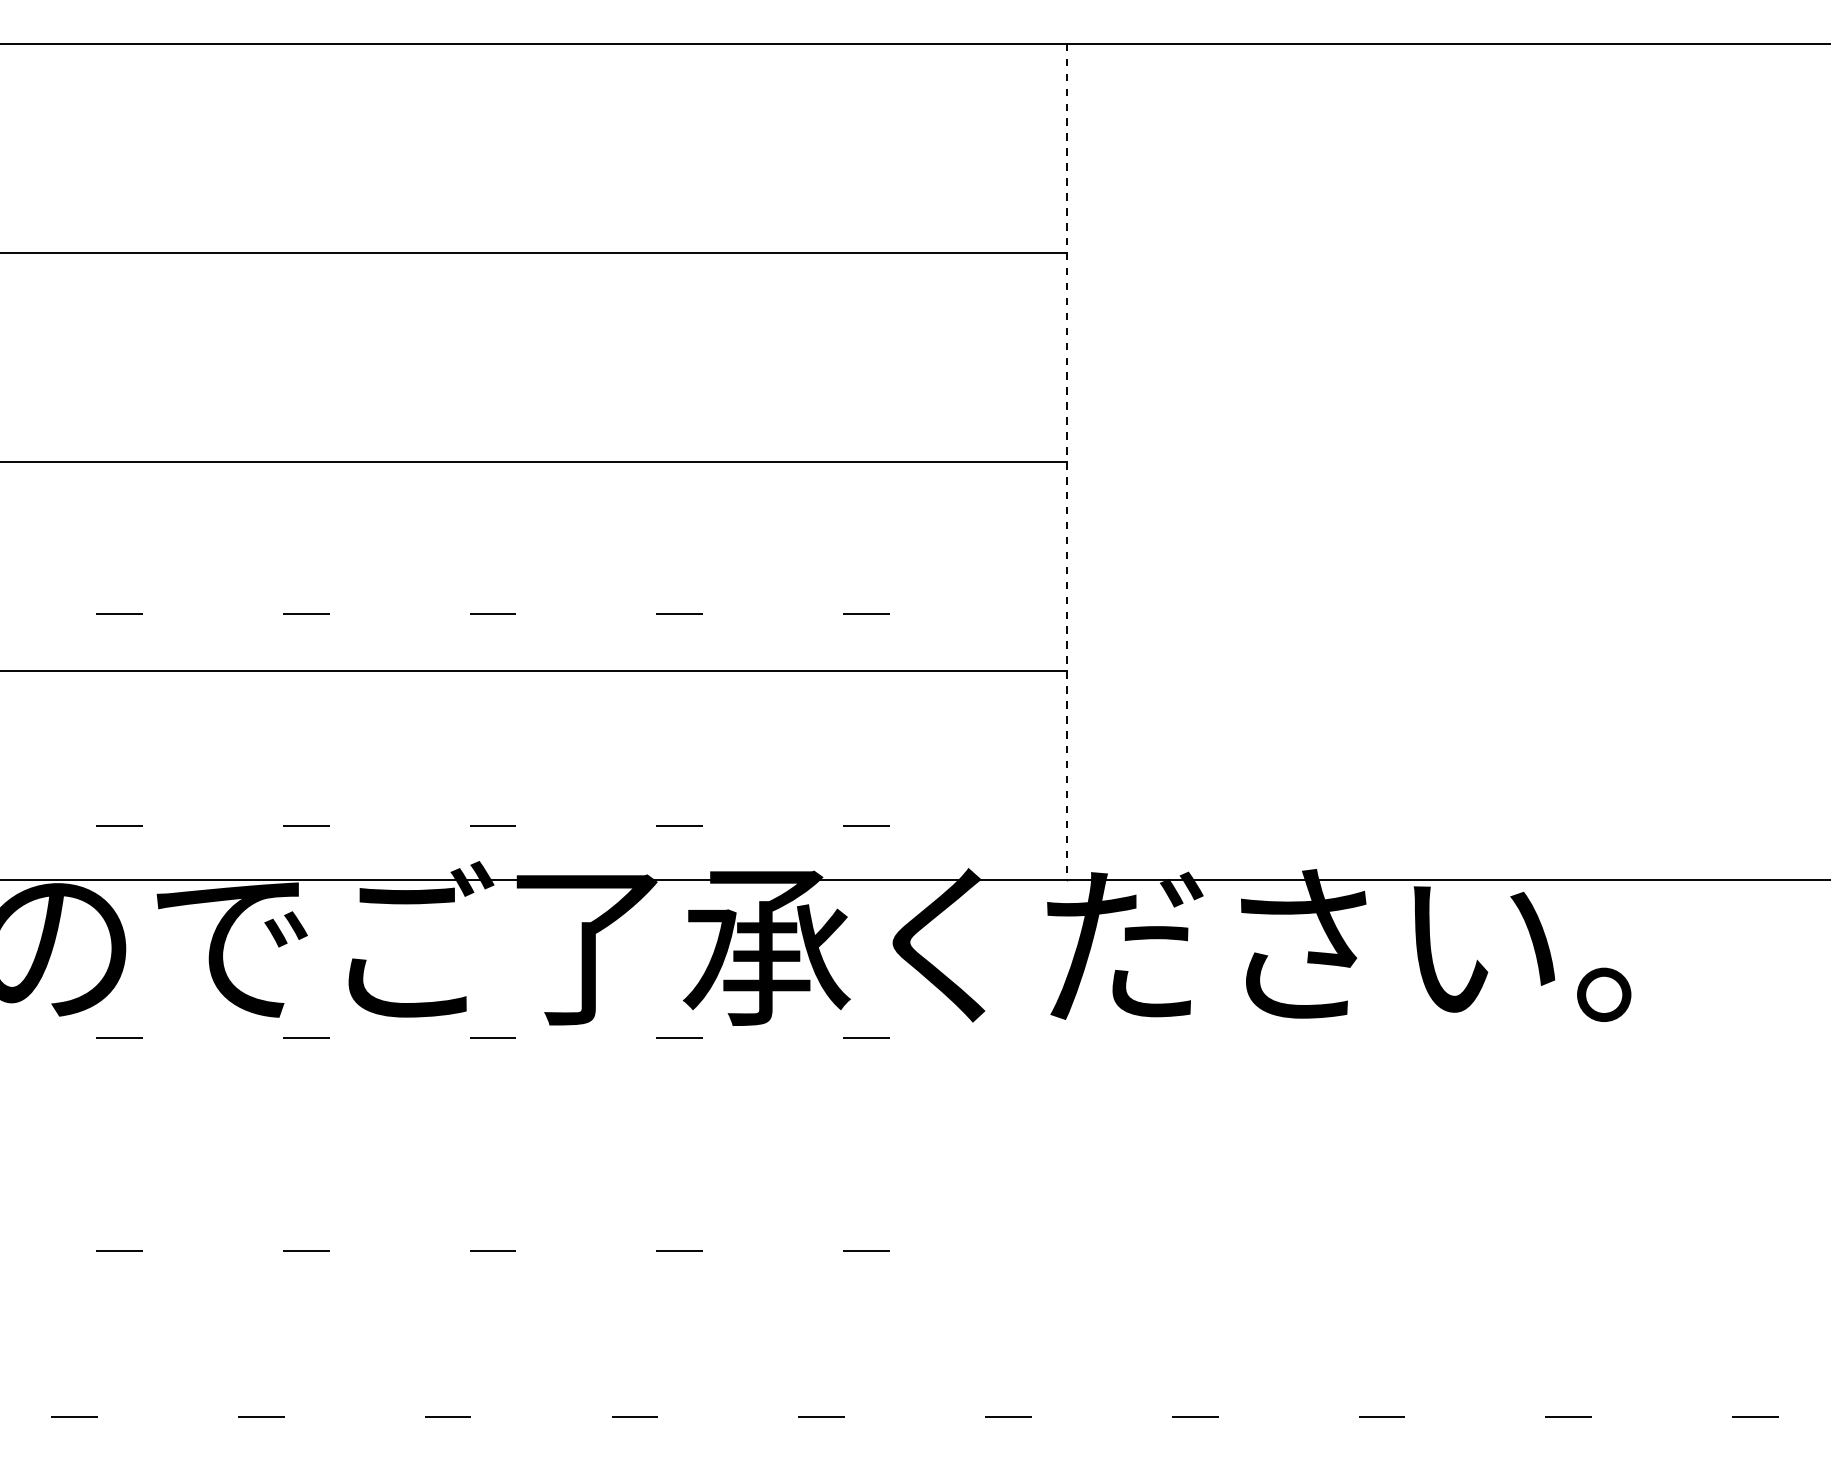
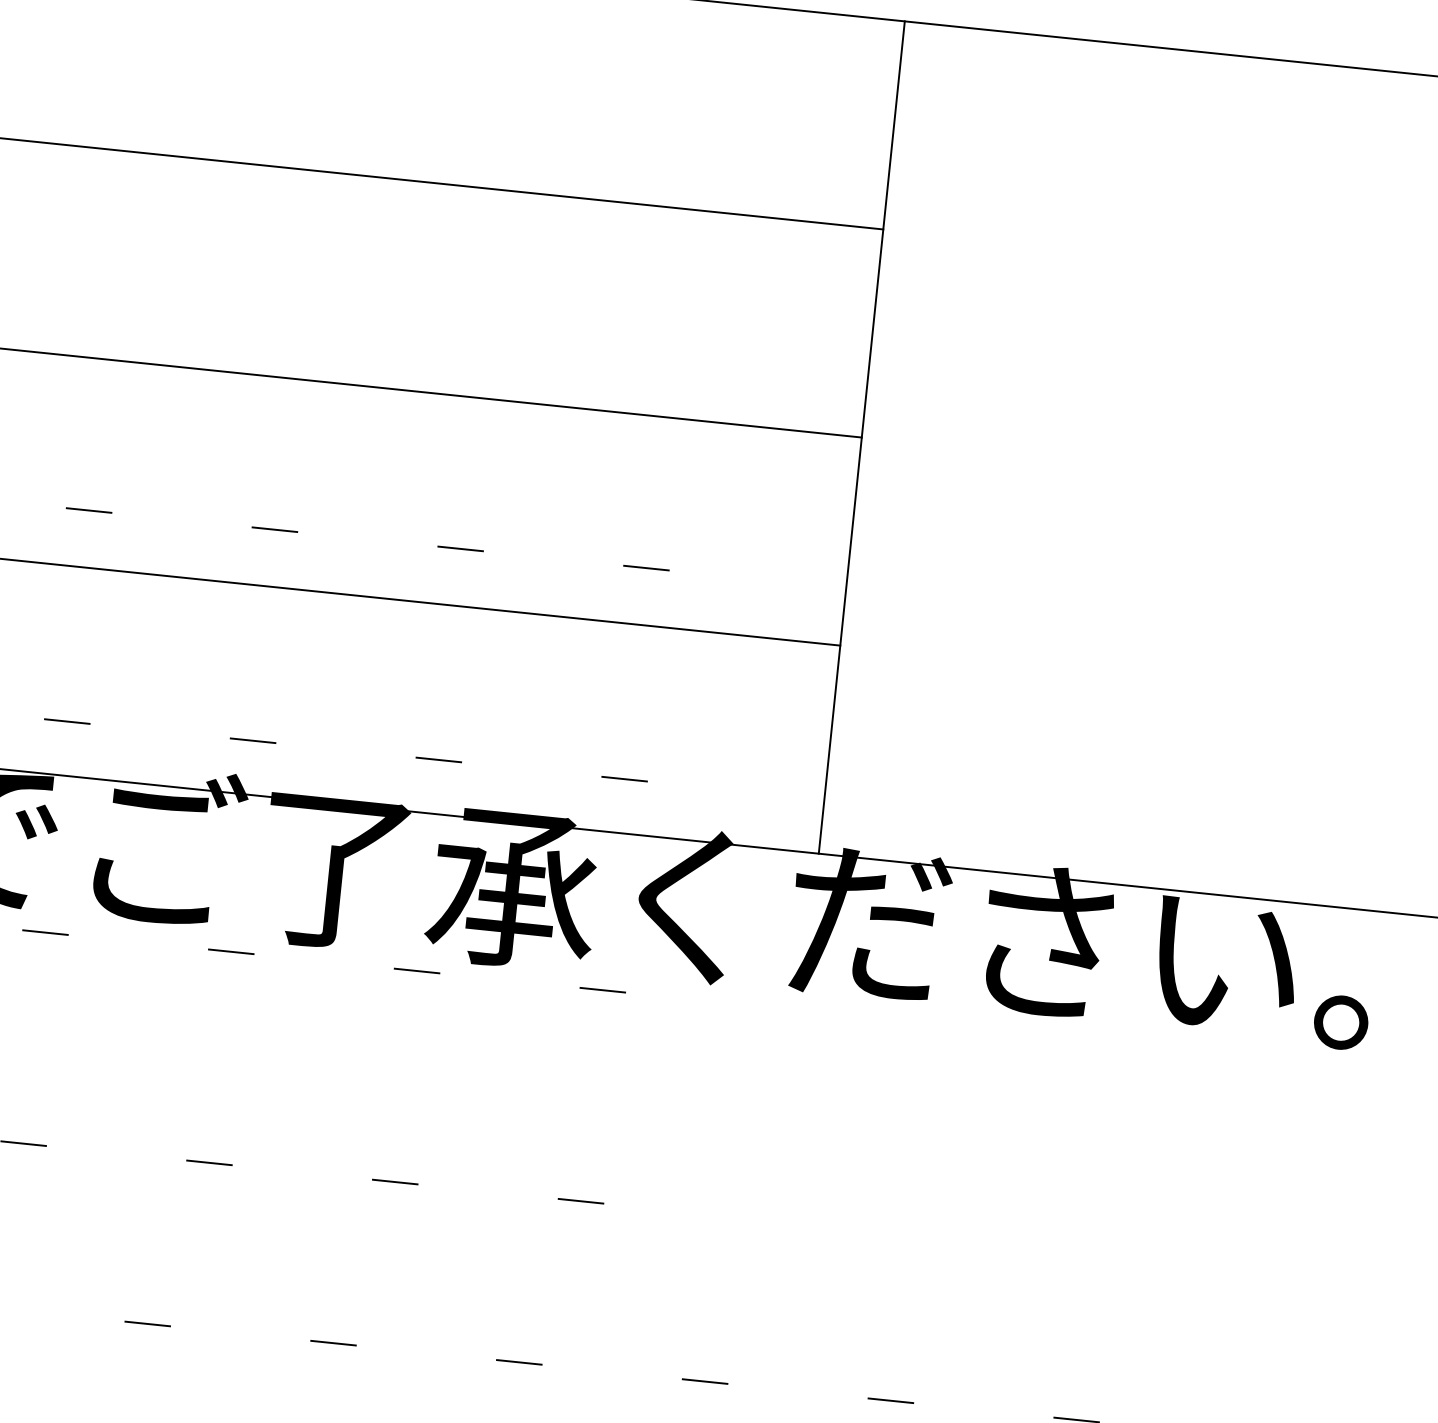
line: (1067, 462) -> (862, 437), dashed -> solid

